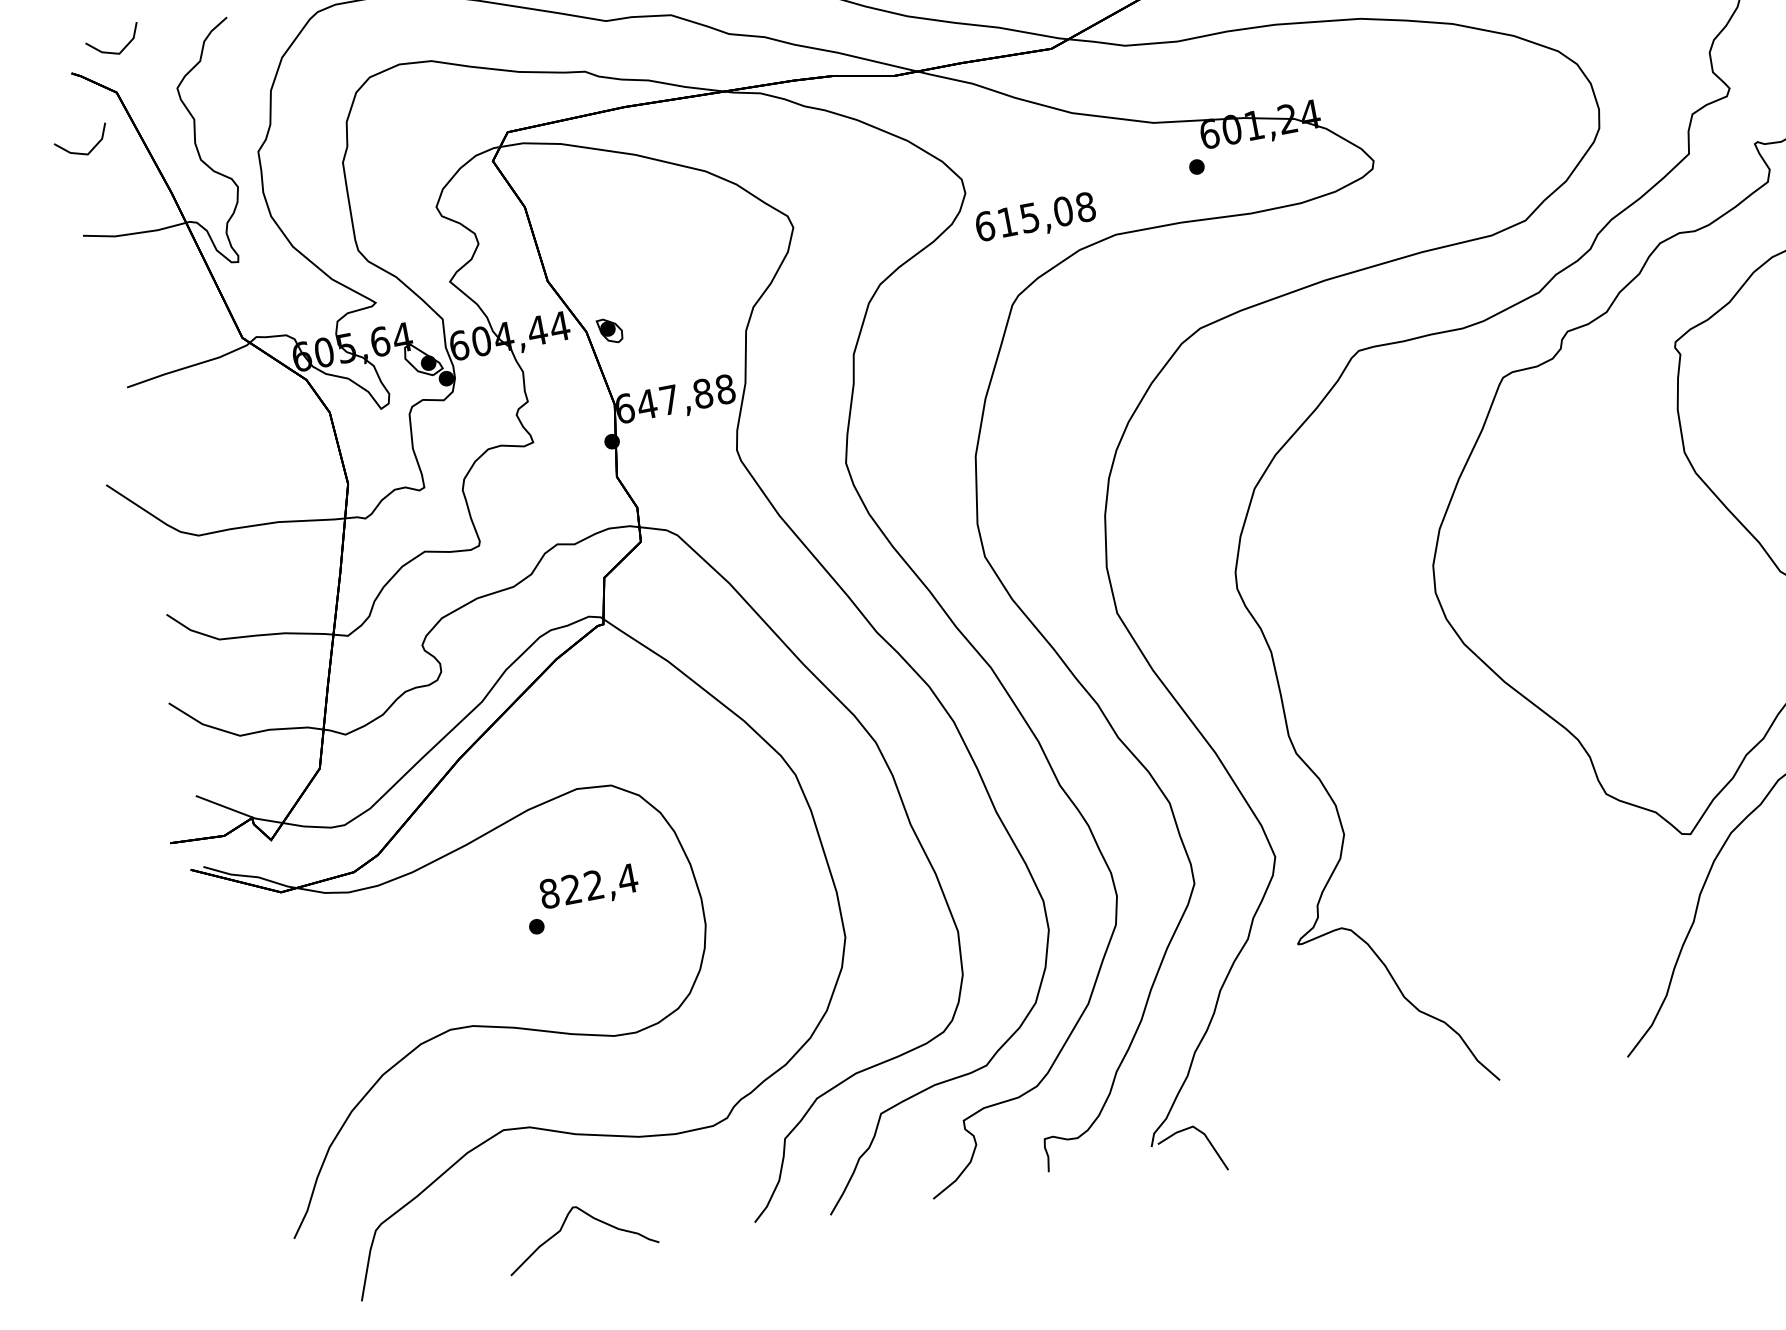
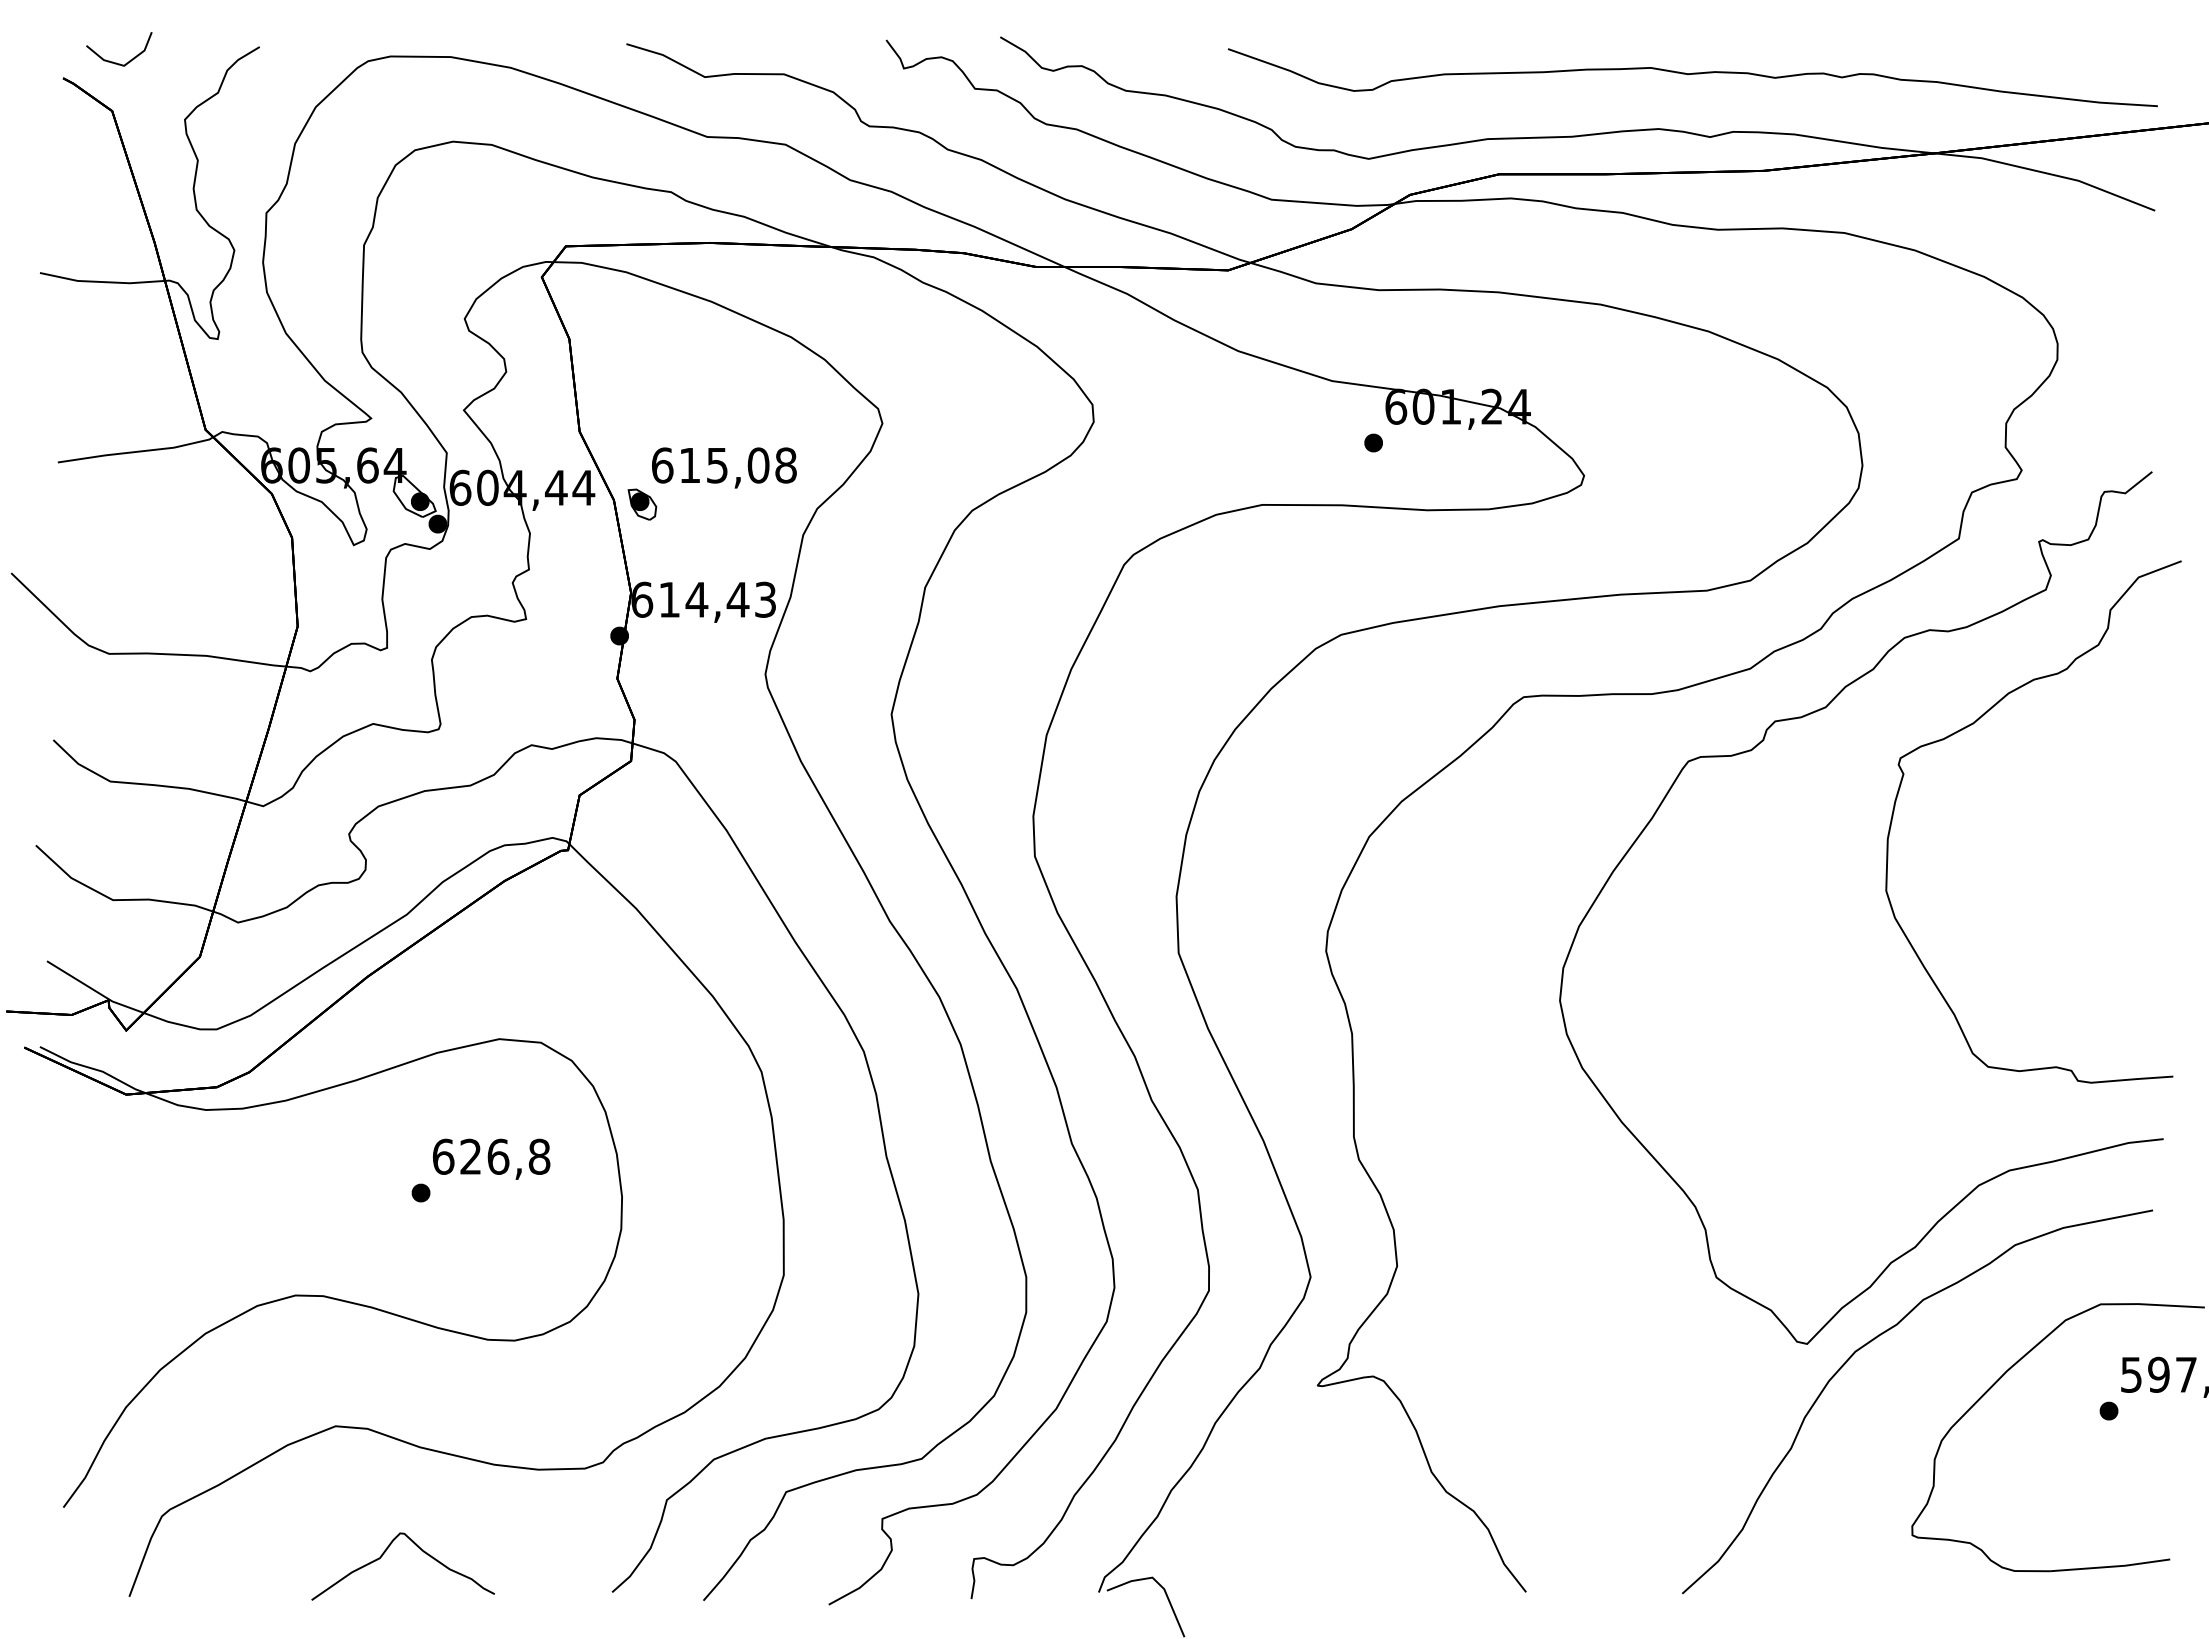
line: (81, 152) -> (56, 174), removed
text: (1035, 218) -> (724, 467), moved
text: (686, 396) -> (717, 599), 647,88 -> 614,43
text: (588, 885) -> (491, 1156), 822,4 -> 626,8

